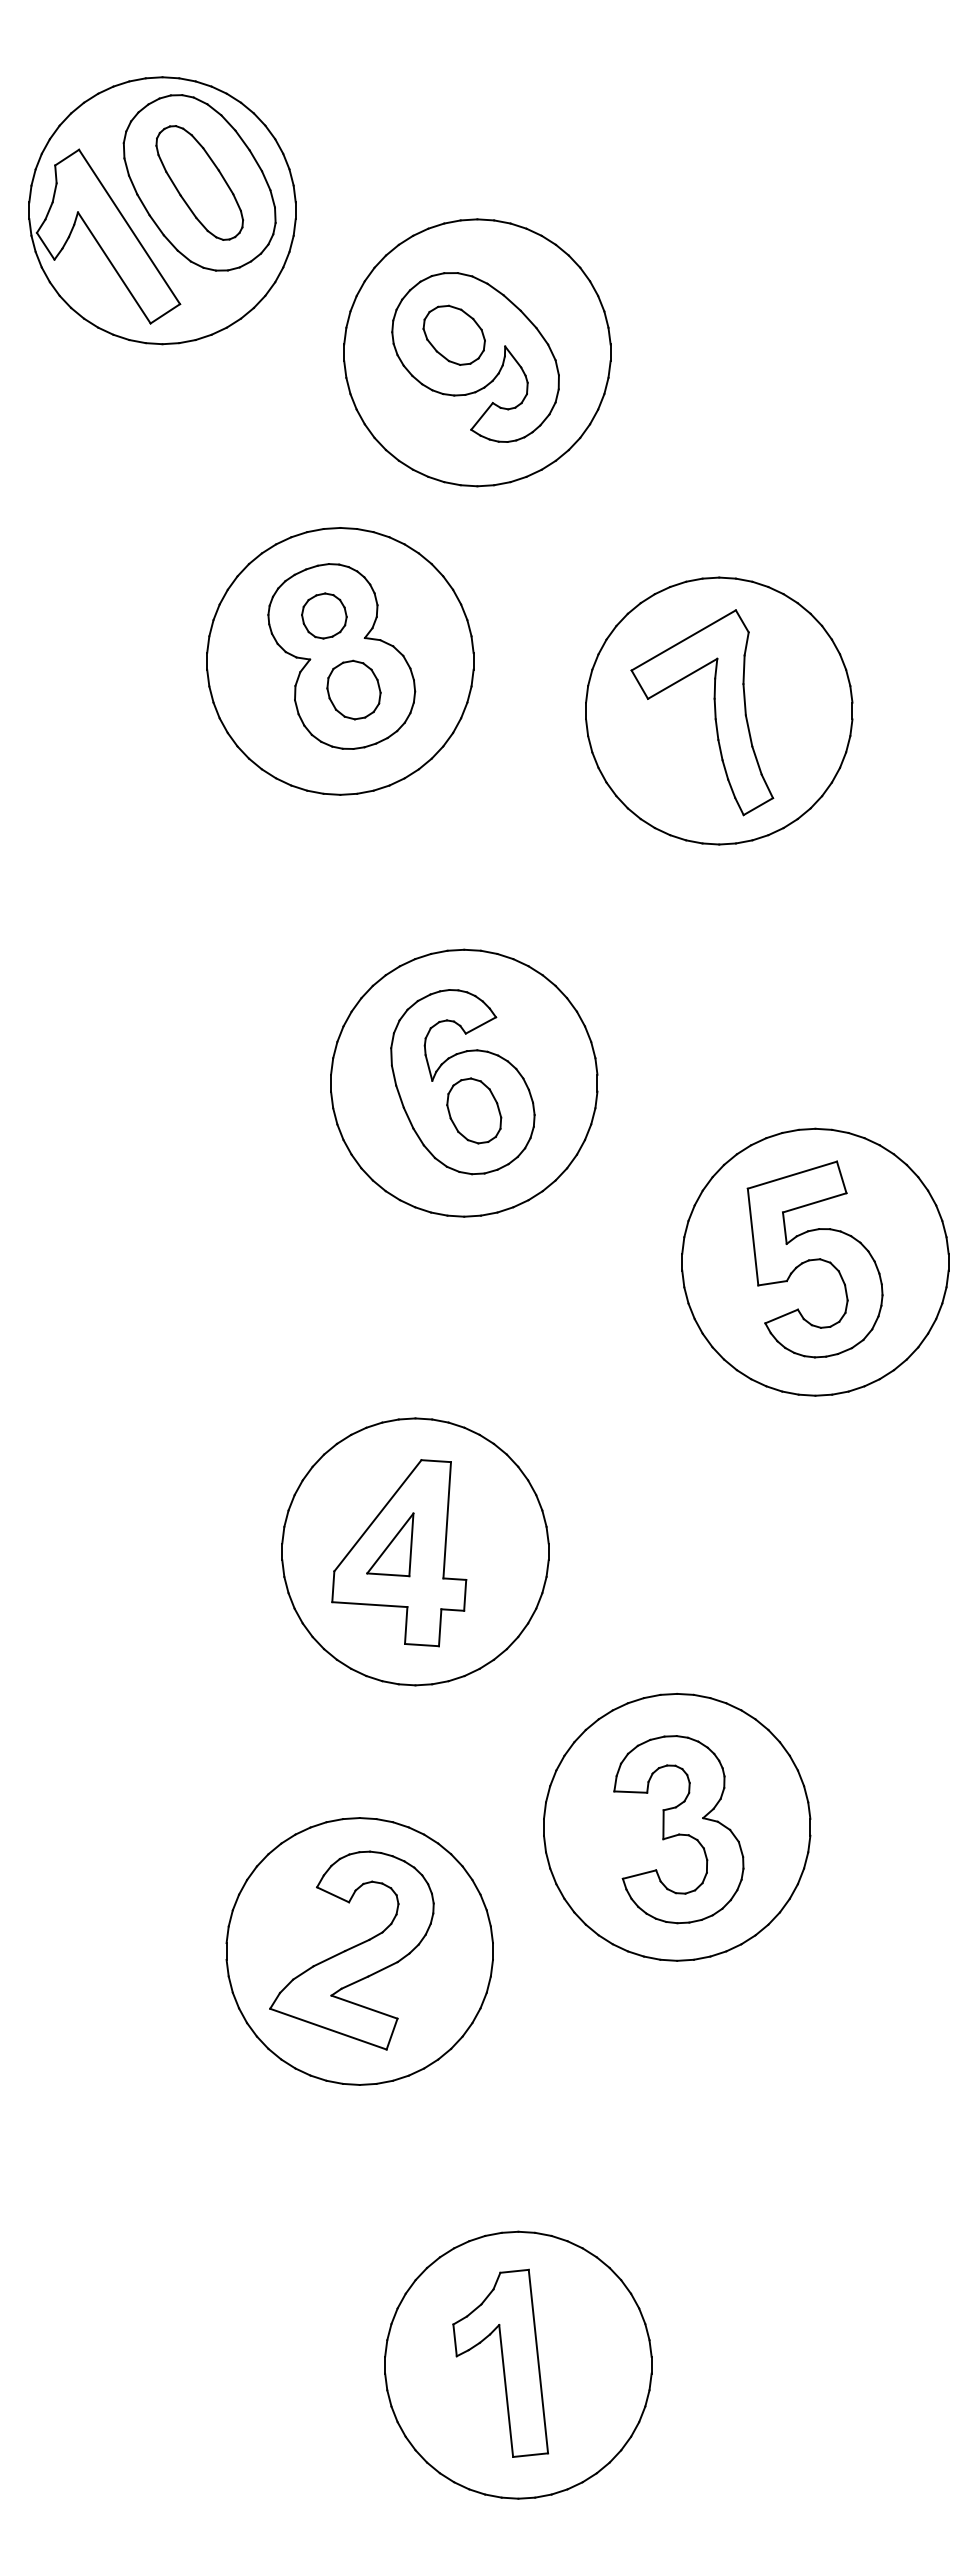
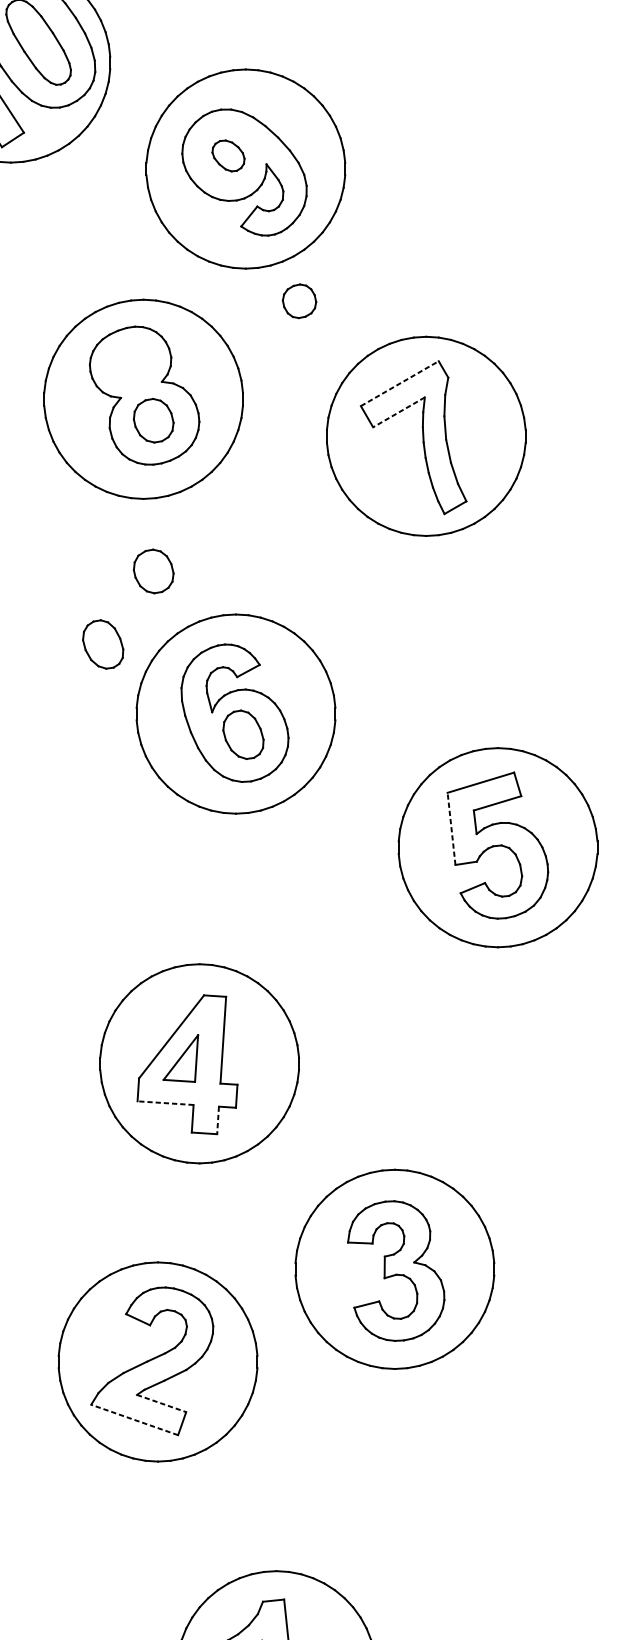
part: (453, 334) -> (228, 155), size x0.7
part: (324, 615) -> (299, 300), moved
line: (684, 640) -> (400, 383), solid -> dashed
line: (682, 679) -> (398, 412), solid -> dashed
part: (353, 891) -> (153, 571), added
part: (286, 989) -> (103, 644), added
line: (753, 1237) -> (451, 829), solid -> dashed
line: (369, 1604) -> (165, 1103), solid -> dashed
line: (440, 1627) -> (218, 1120), solid -> dashed
line: (364, 2007) -> (161, 1403), solid -> dashed
line: (328, 2029) -> (134, 1420), solid -> dashed

